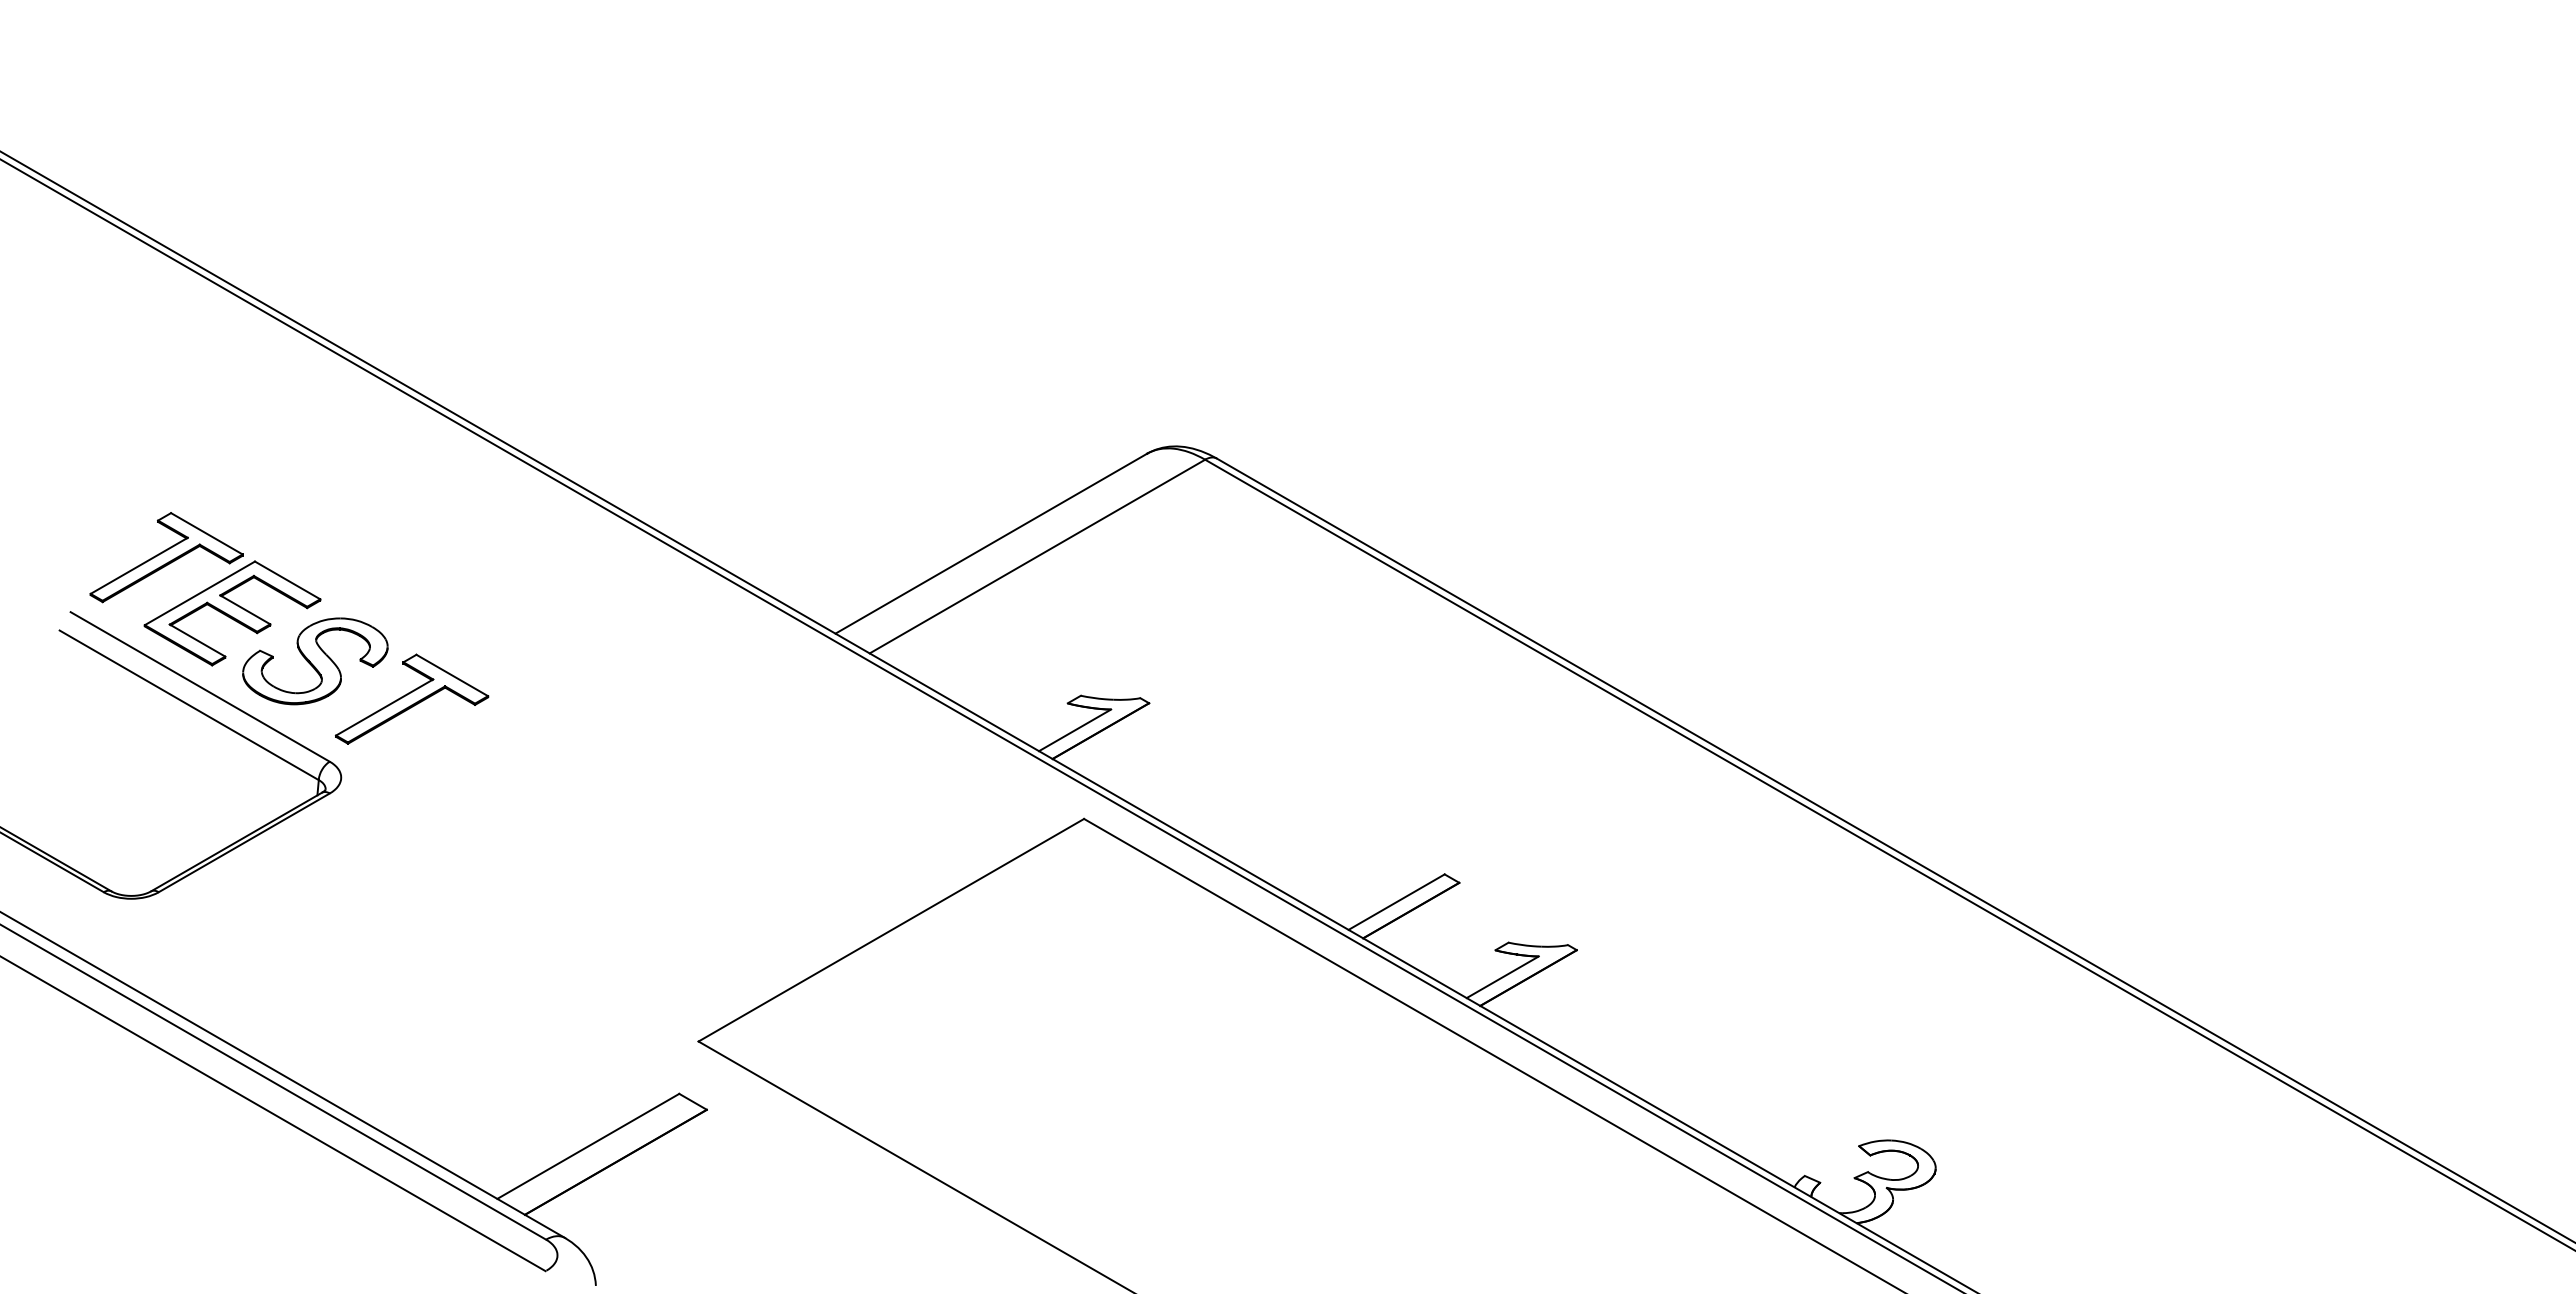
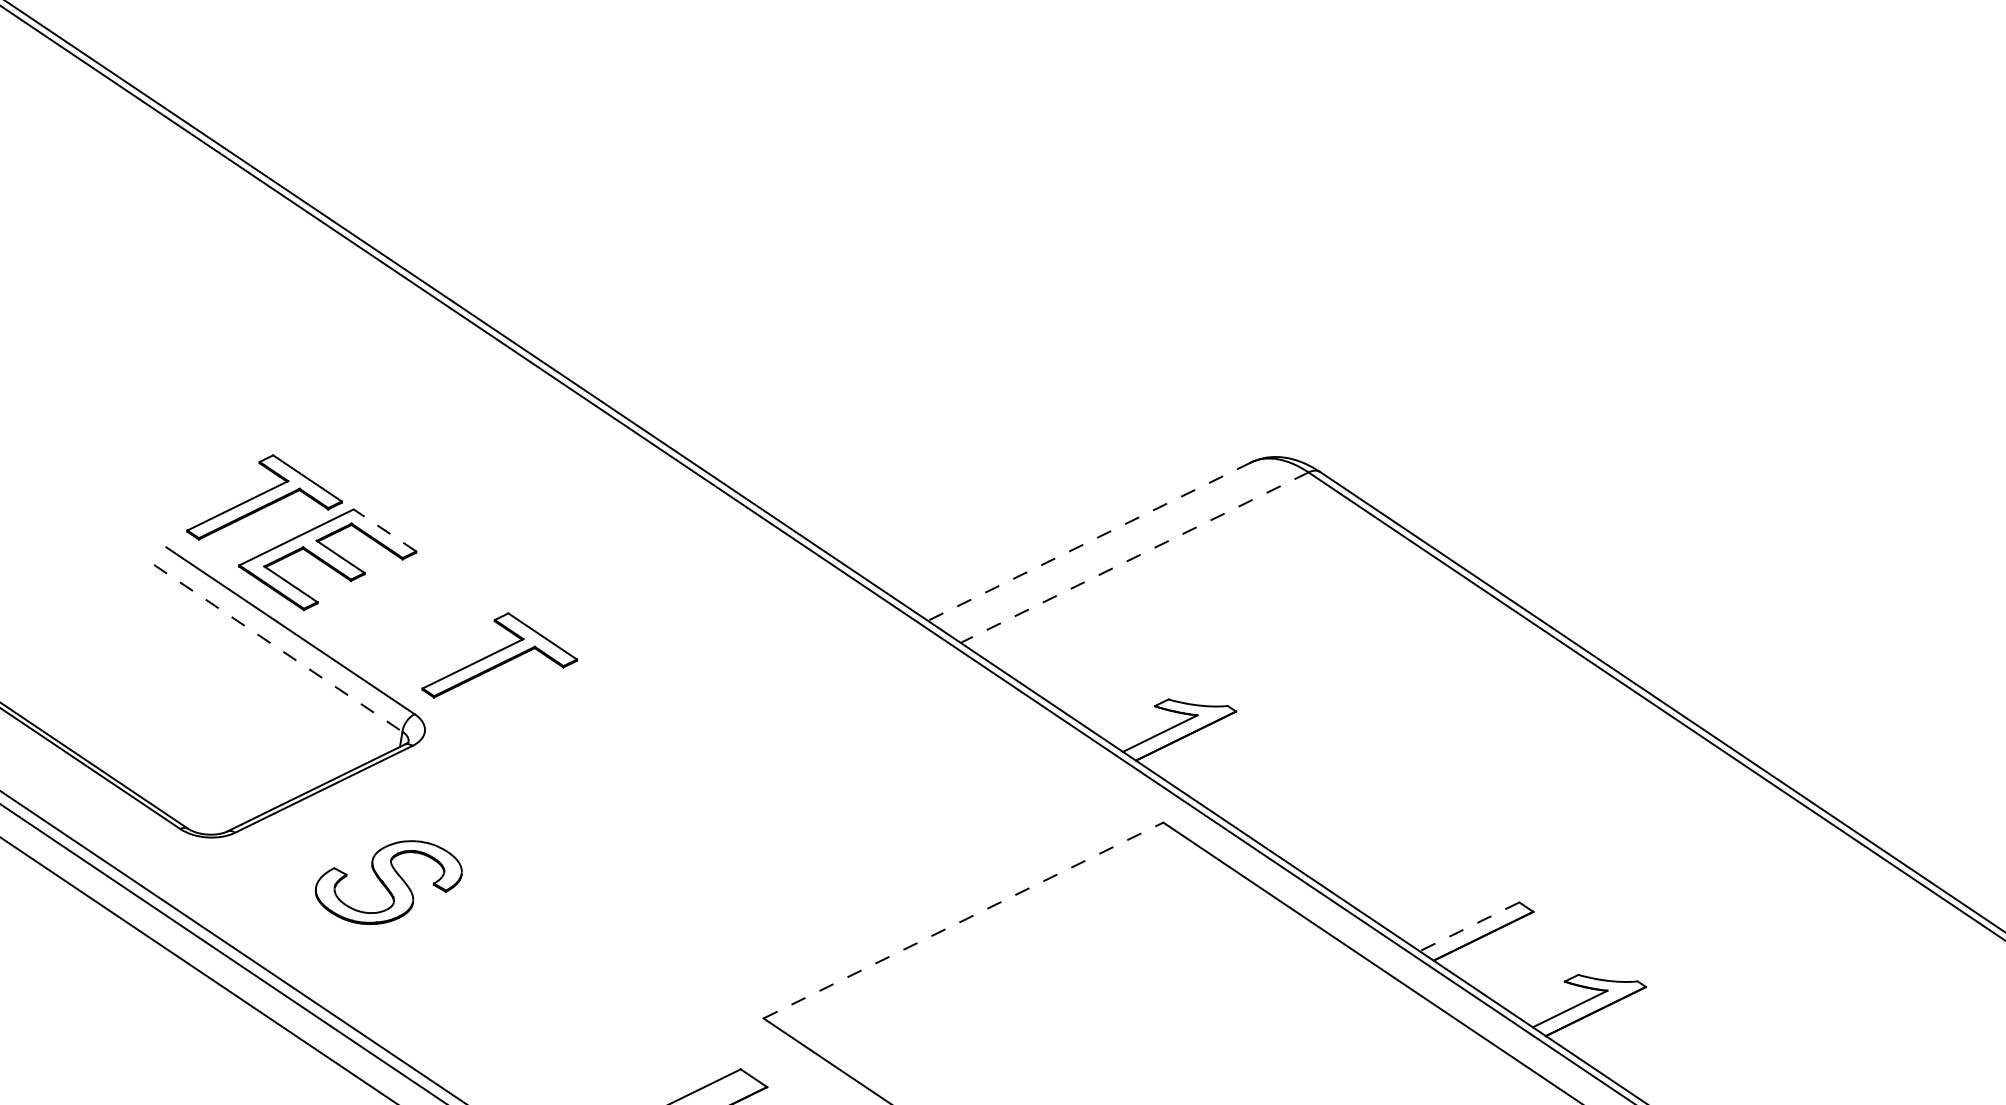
line: (991, 543) -> (1089, 541), solid -> dashed
line: (1037, 556) -> (1134, 557), solid -> dashed
line: (287, 580) -> (384, 530), solid -> dashed
part: (315, 661) -> (388, 882), moved
line: (189, 705) -> (278, 648), solid -> dashed
line: (1396, 902) -> (1469, 927), solid -> dashed
line: (891, 930) -> (963, 920), solid -> dashed

